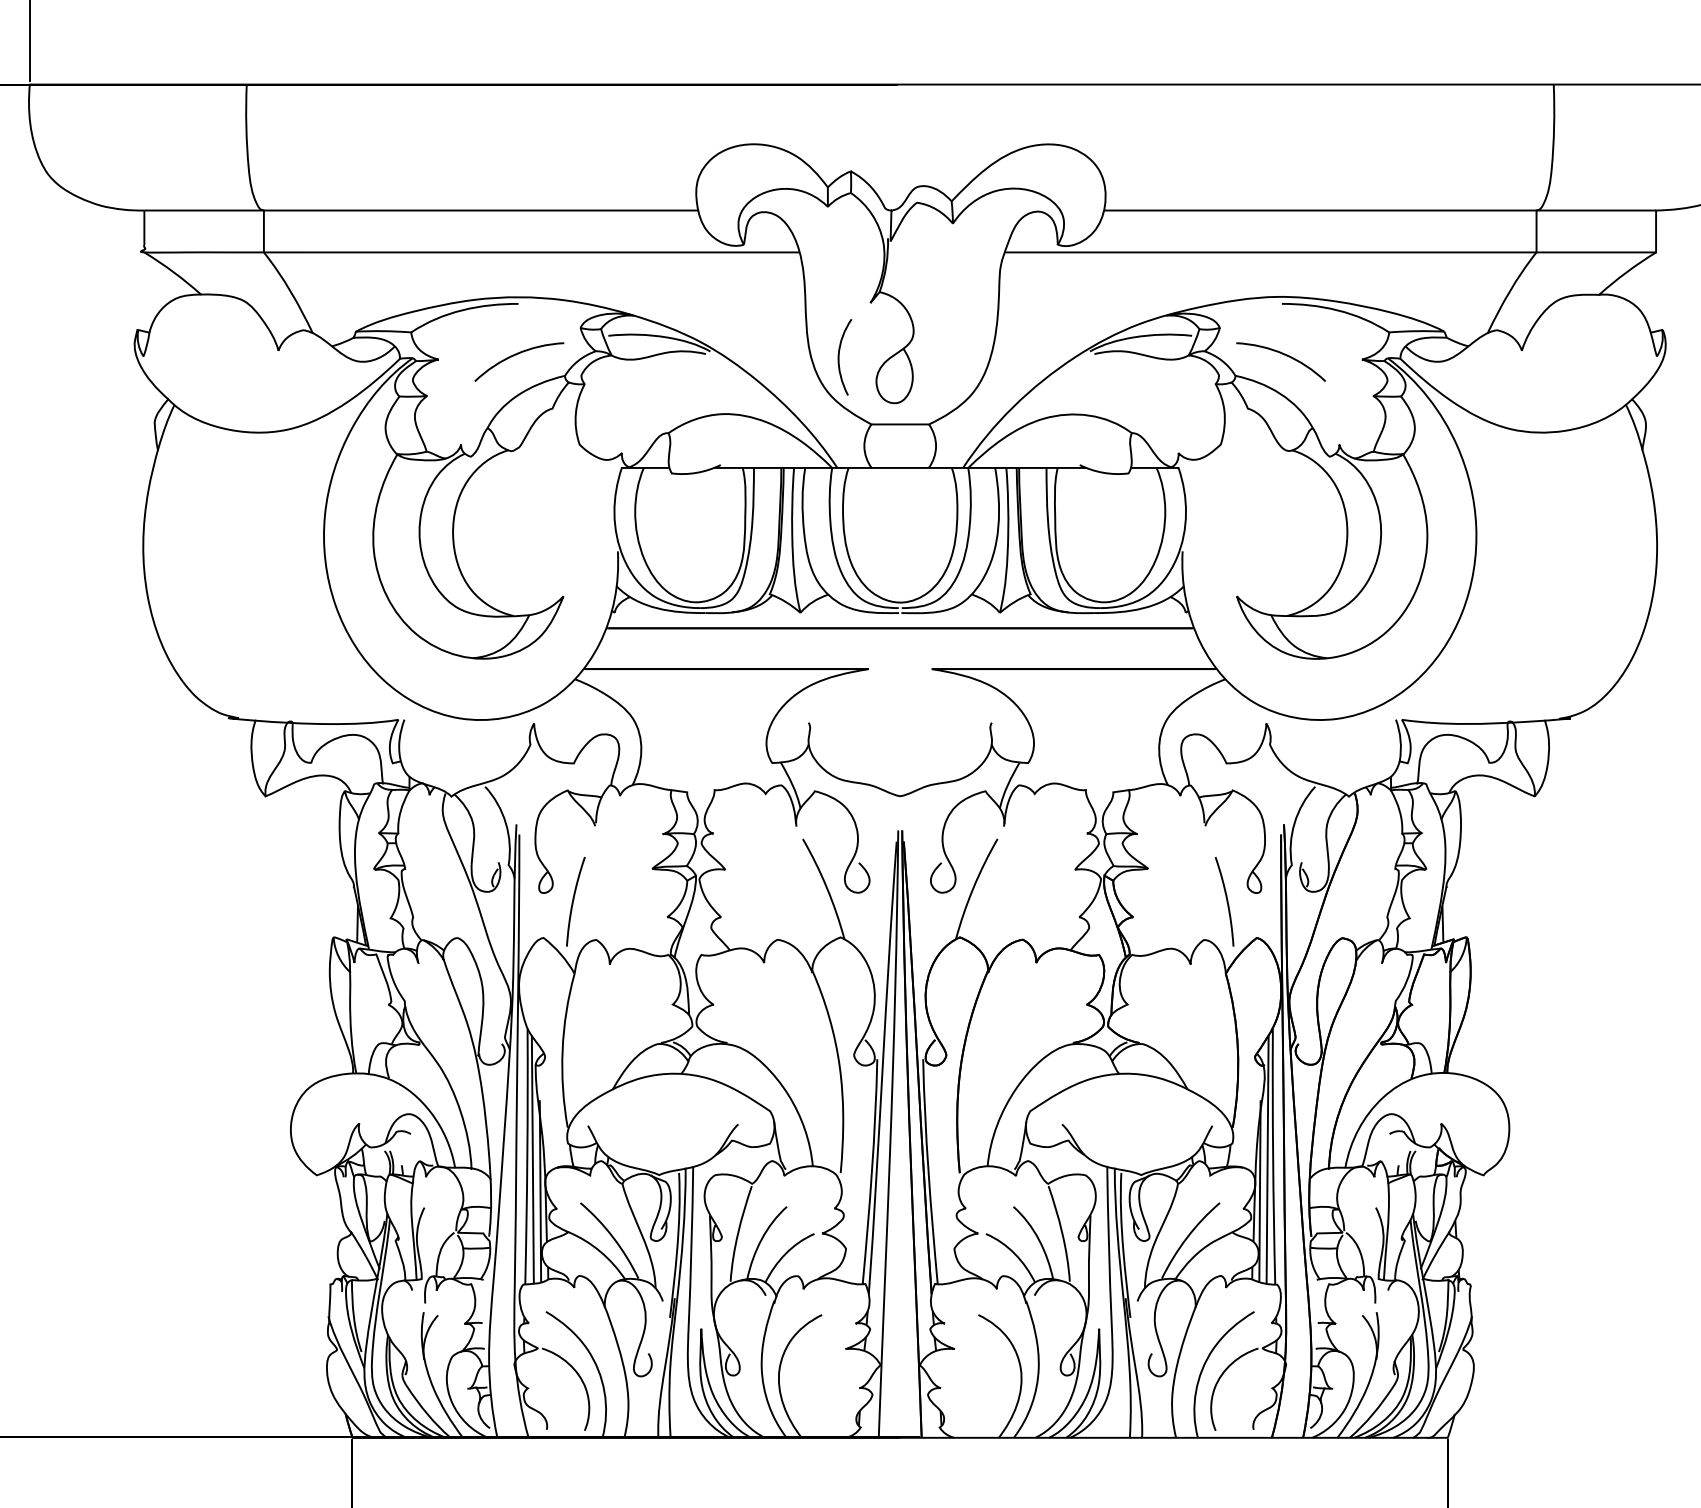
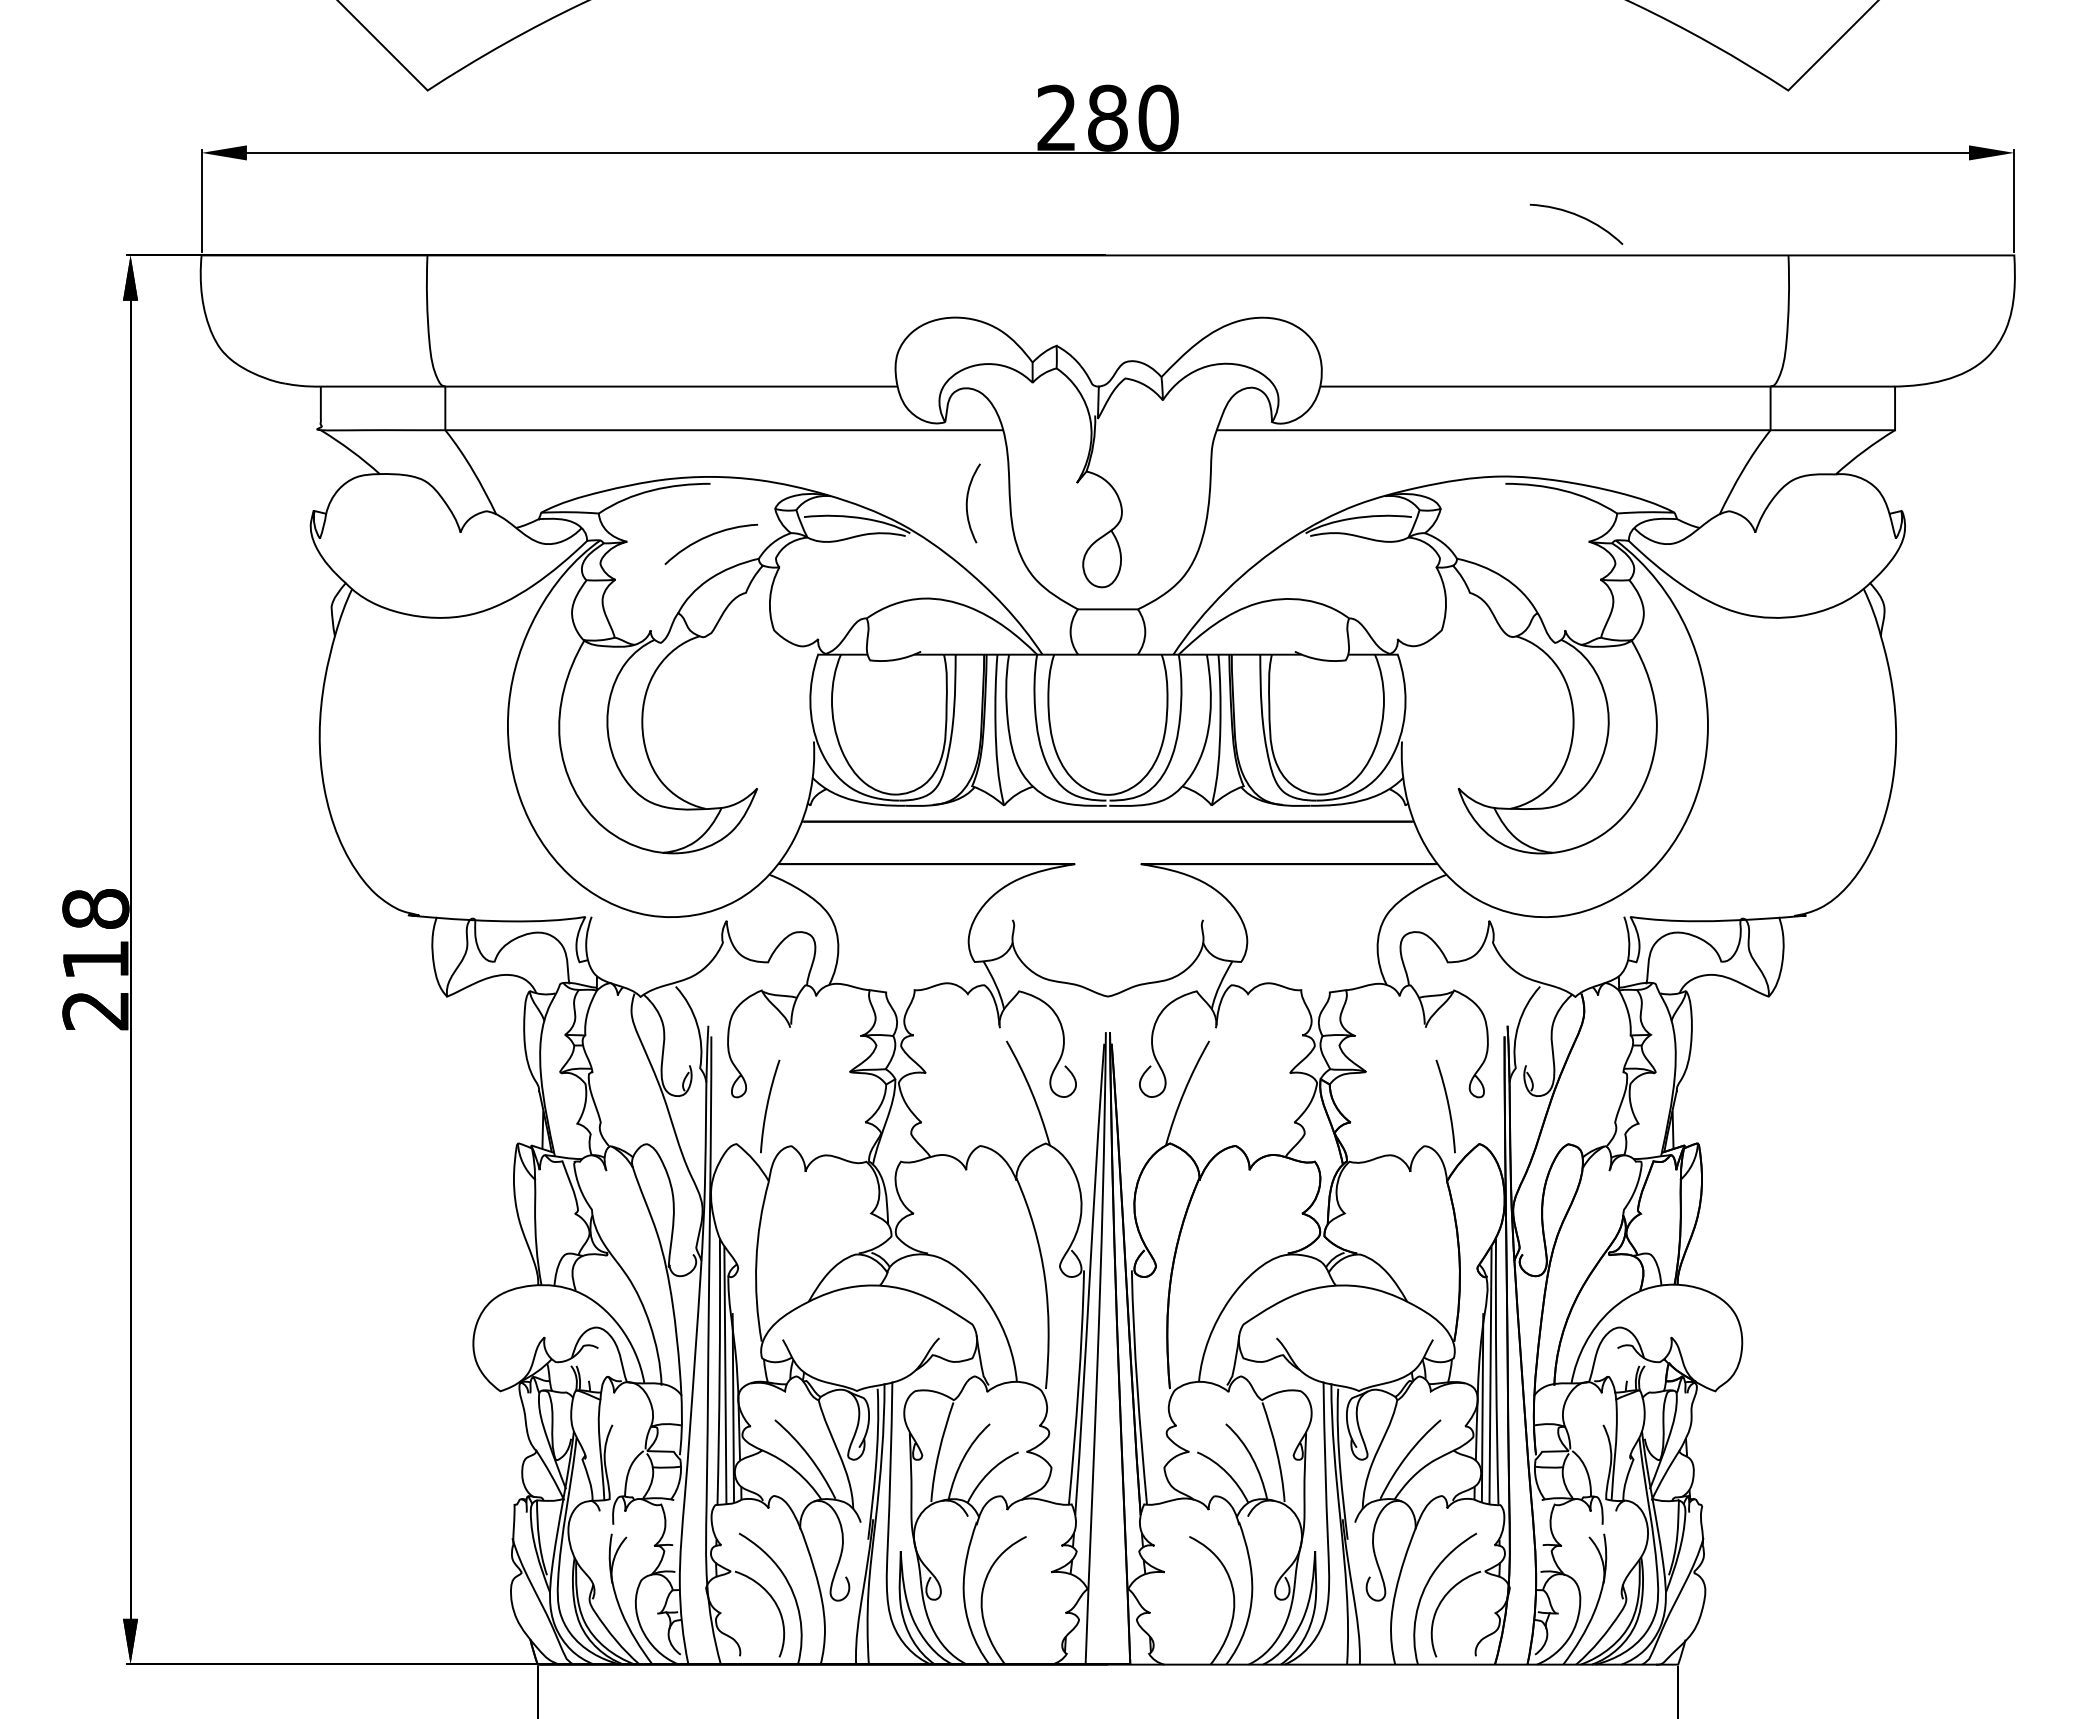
curve: (1283, 355) -> (1579, 217), moved
curve: (839, 357) -> (967, 503), moved

